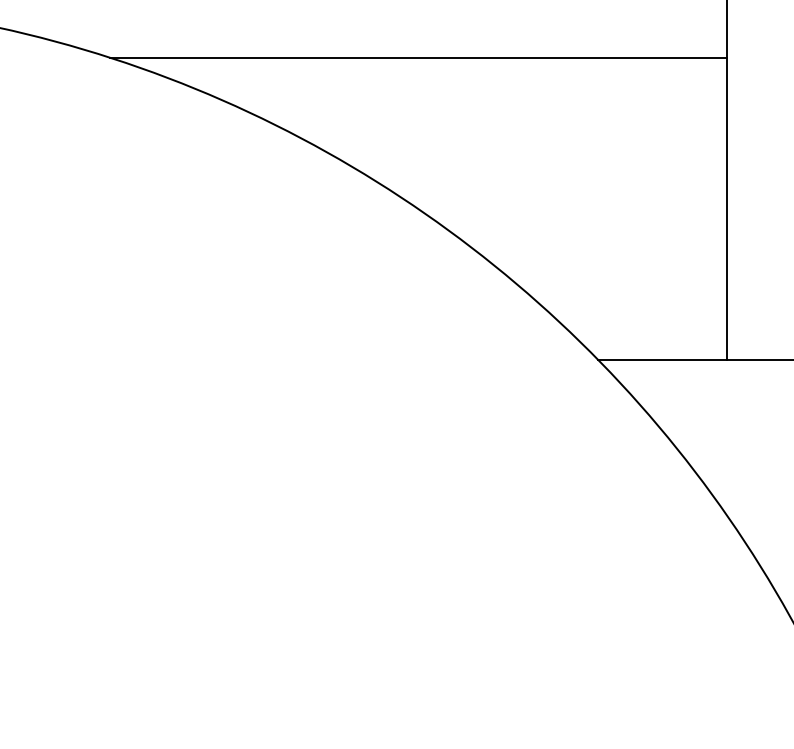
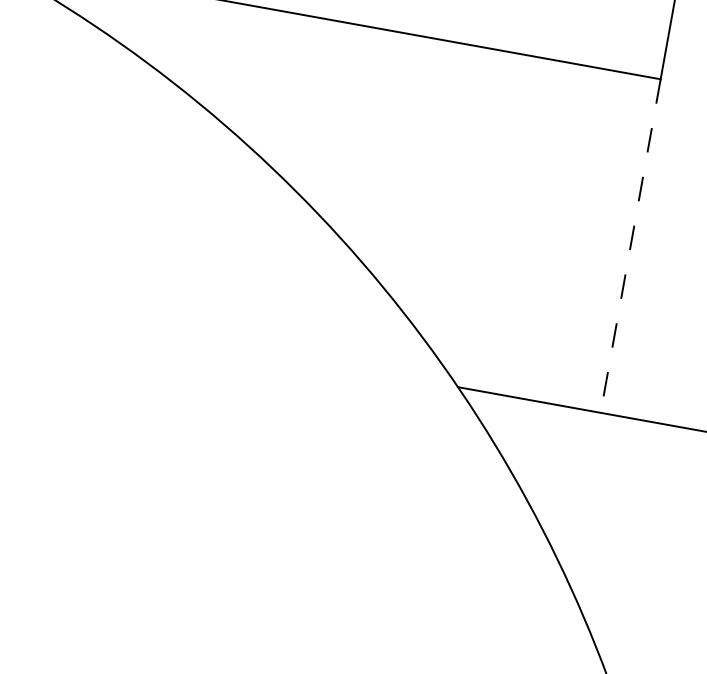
line: (727, 208) -> (630, 245), solid -> dashed

